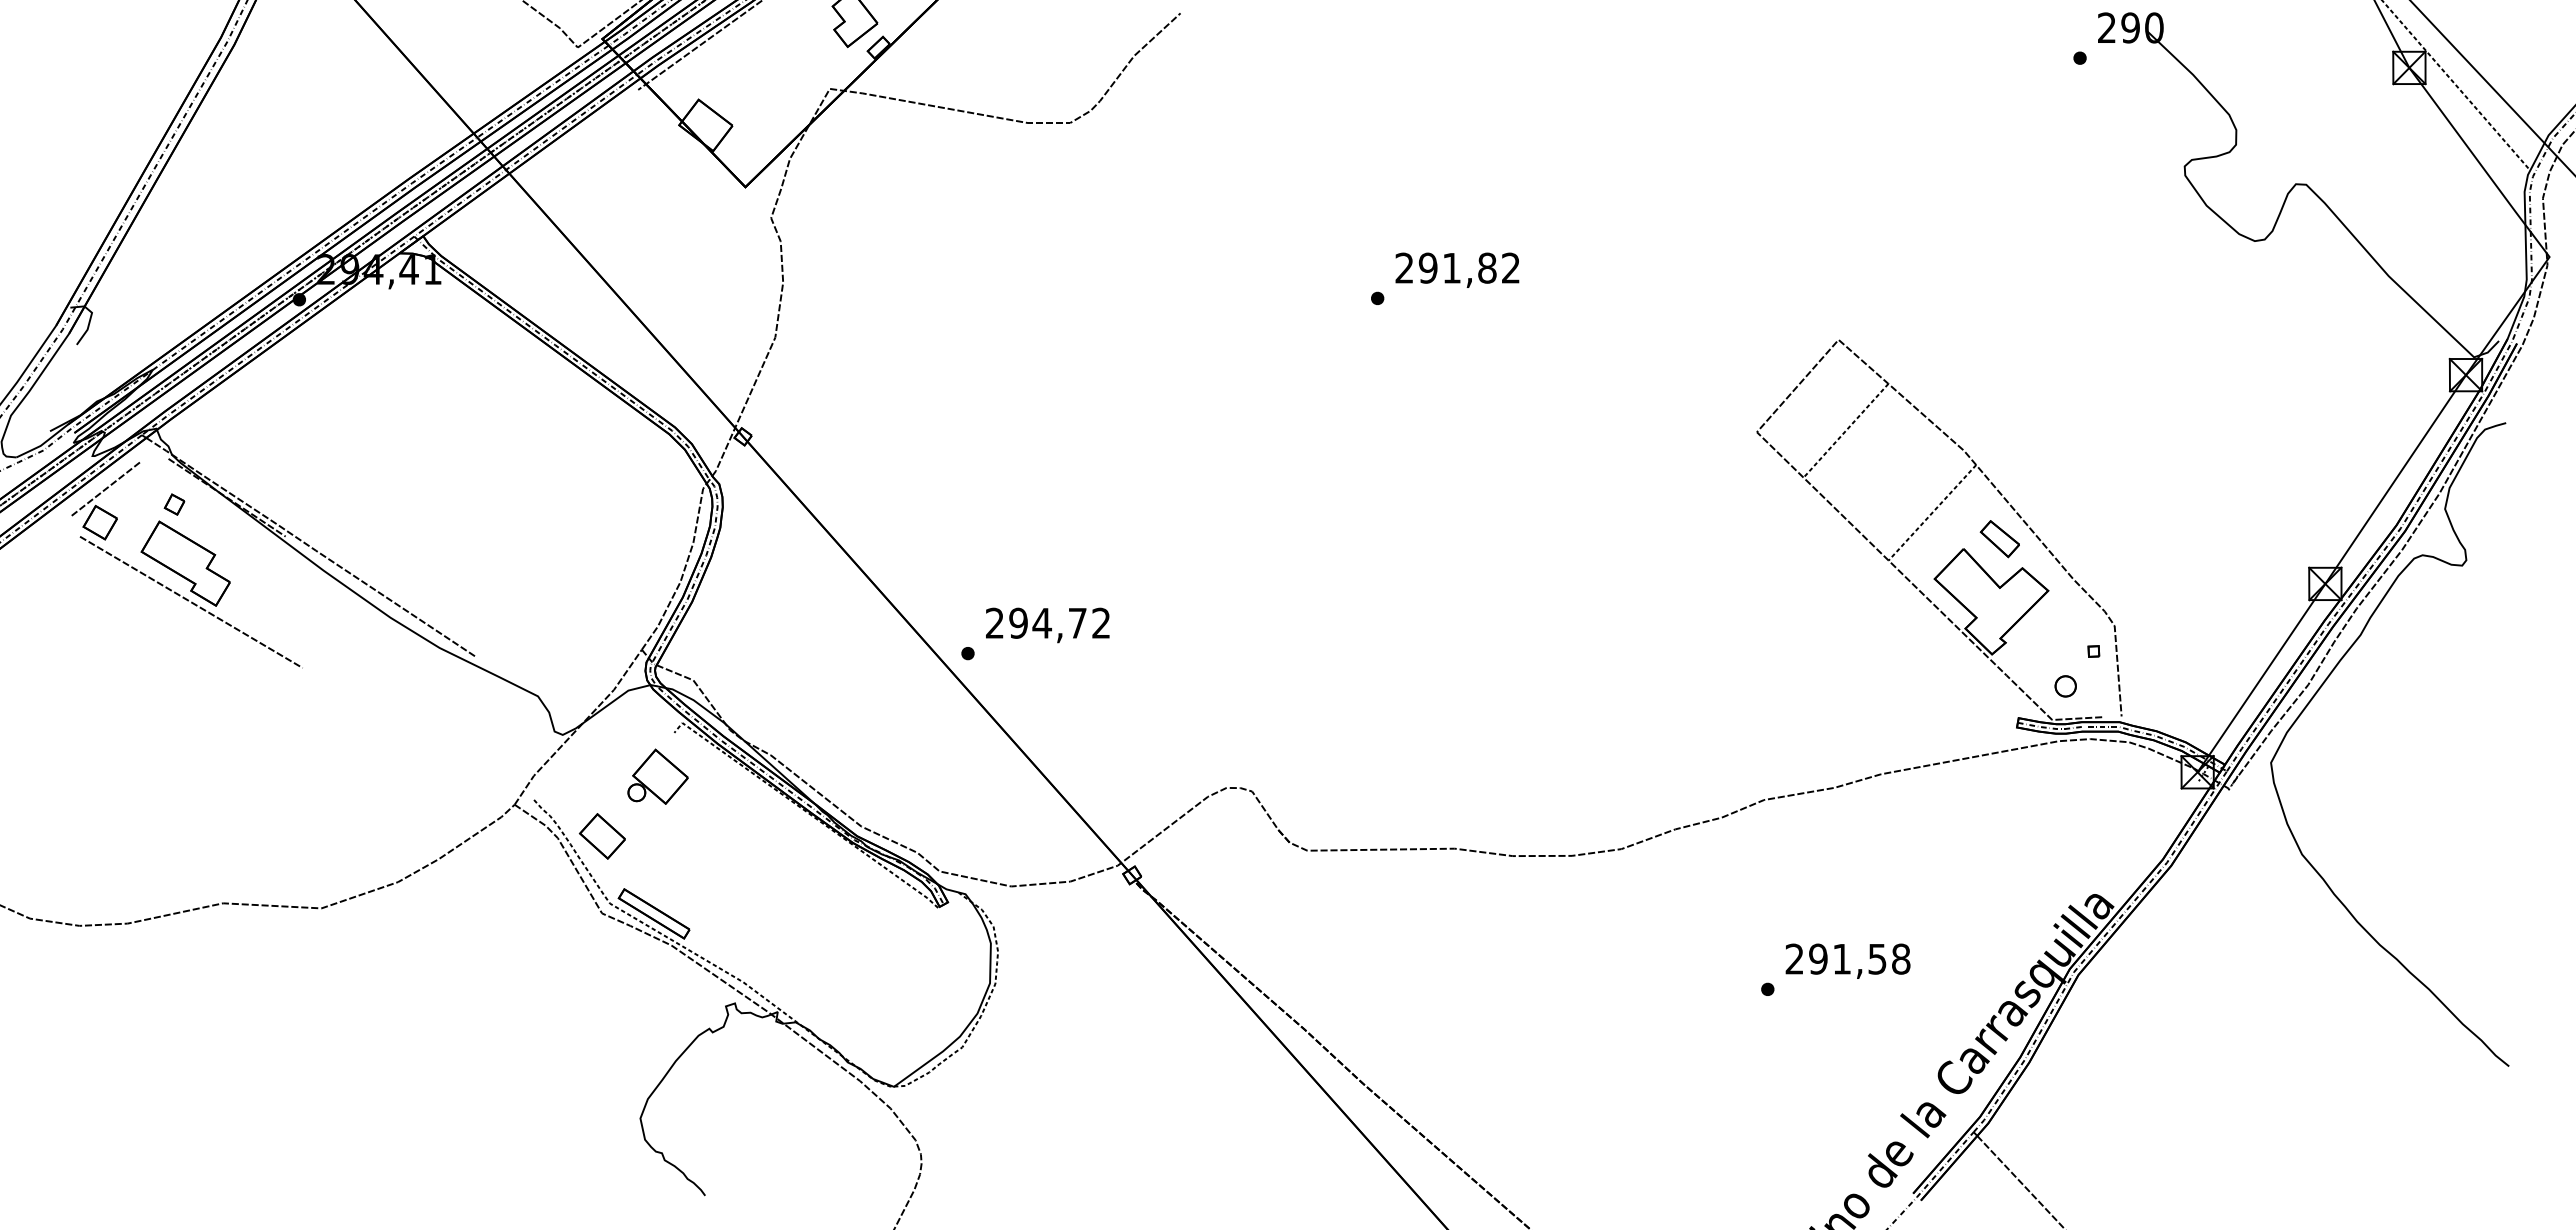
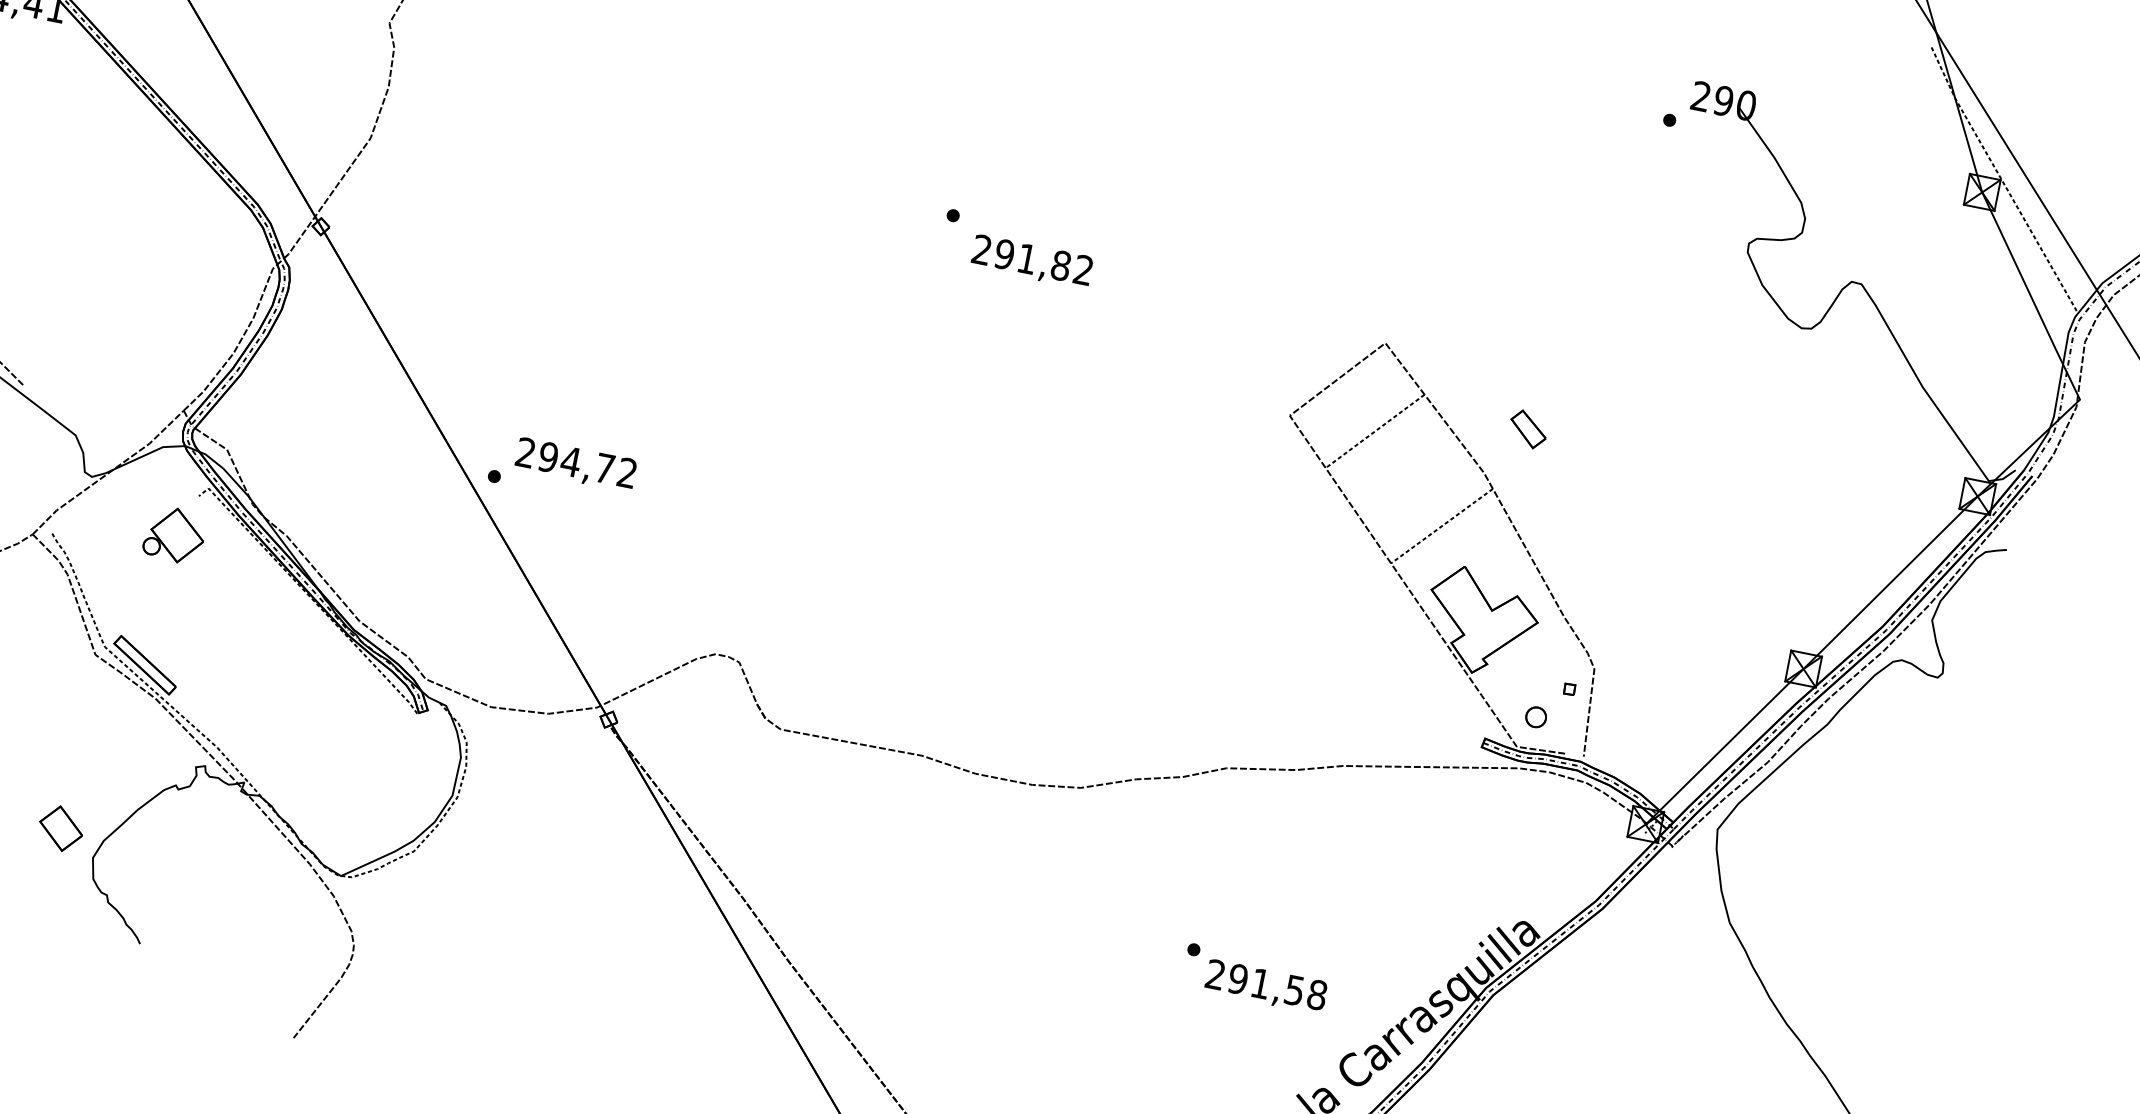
text: (1457, 269) -> (1032, 261), moved
part: (1999, 539) -> (1527, 429), moved
part: (601, 836) -> (60, 828), moved
text: (1847, 960) -> (1265, 986), moved

